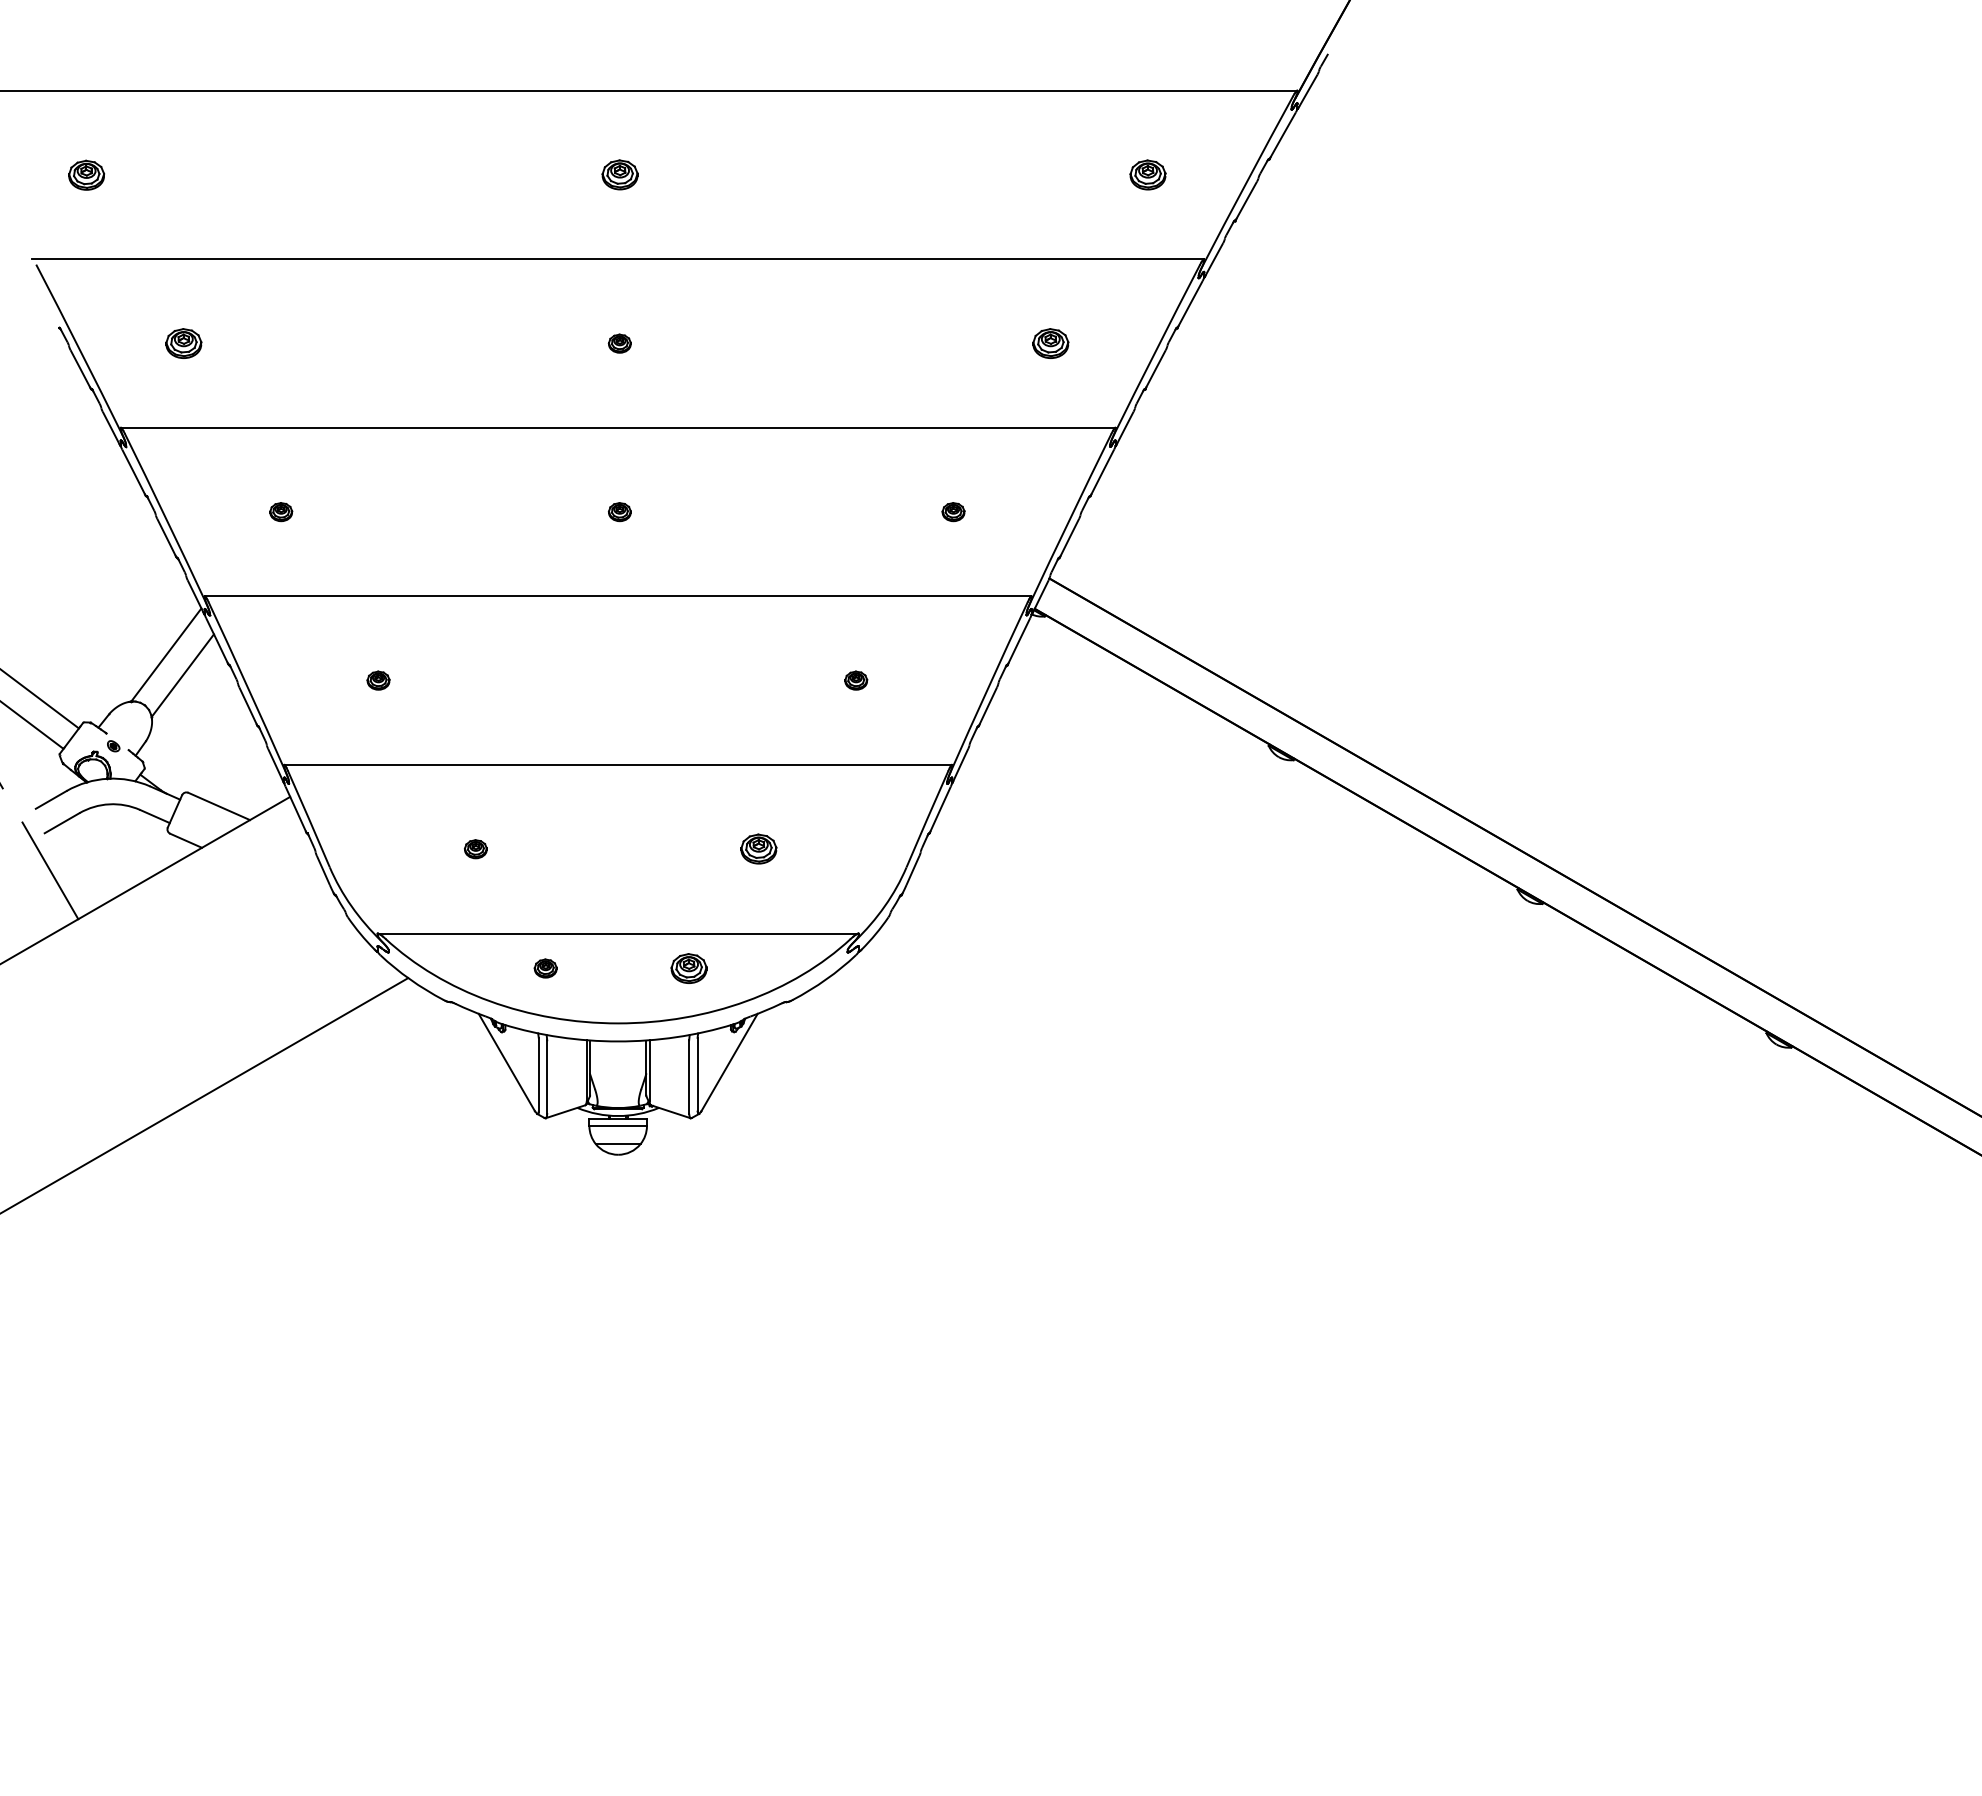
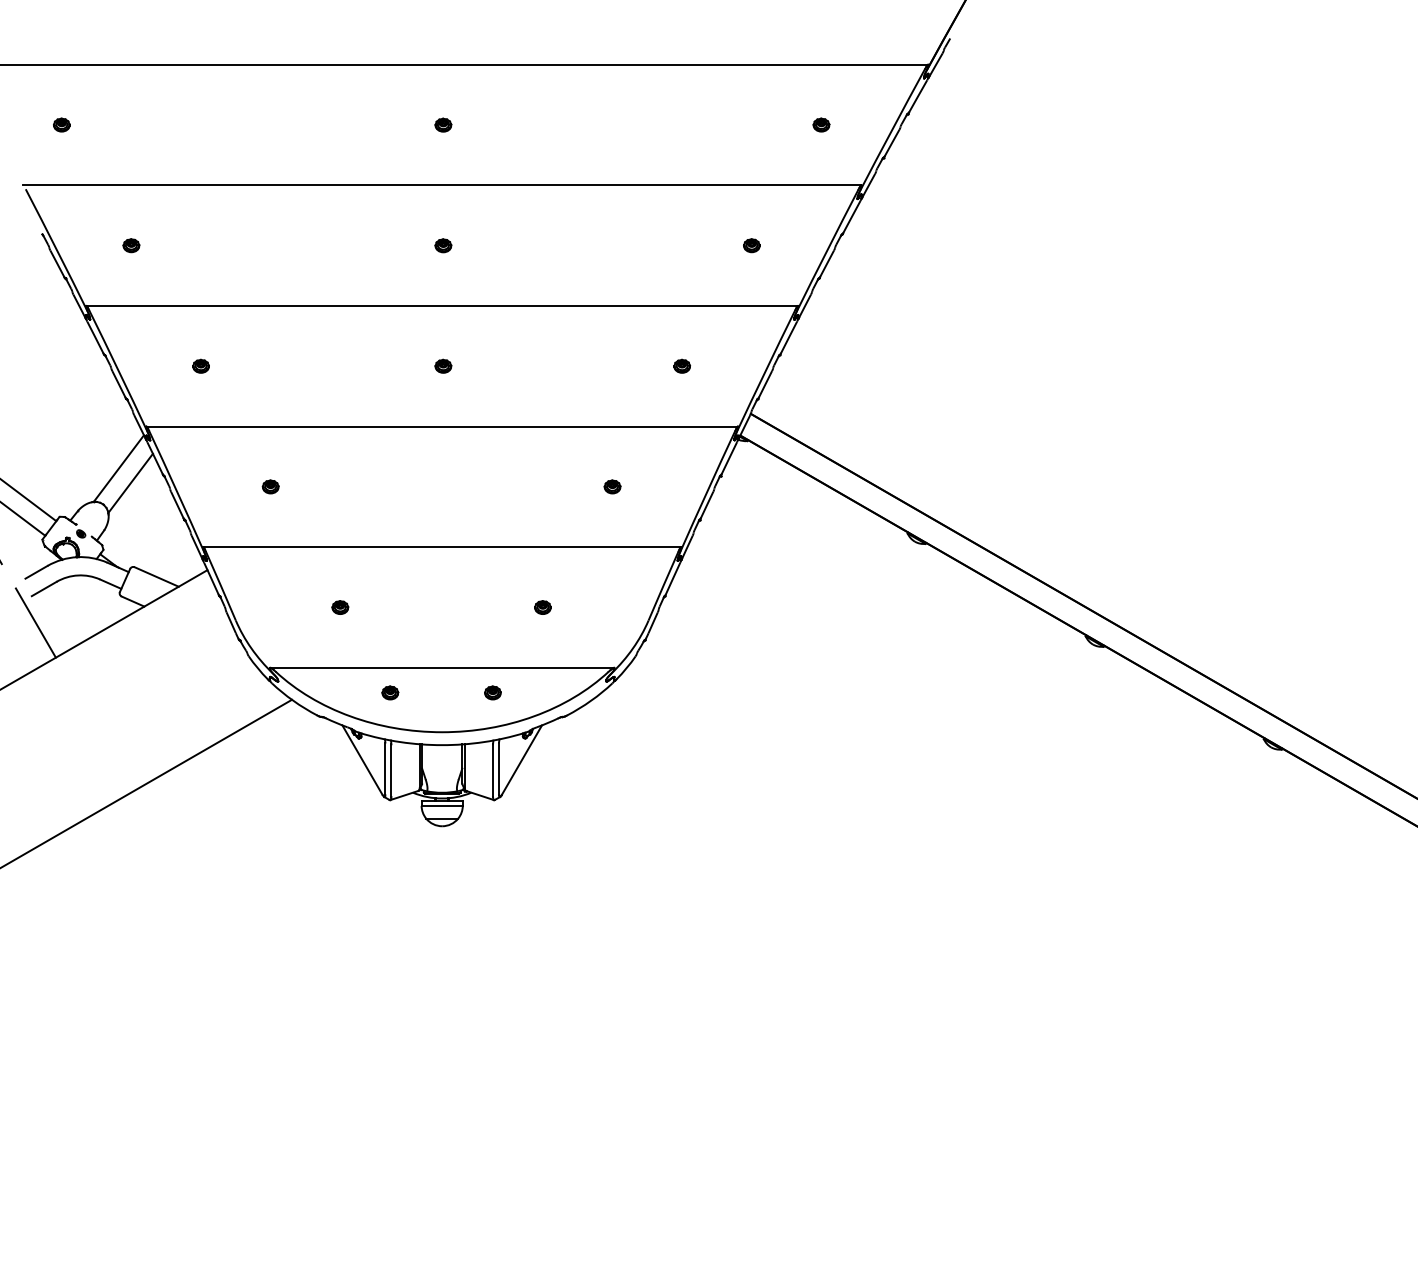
part: (86, 174) -> (61, 124), size x0.62
part: (1148, 174) -> (821, 124), size x0.62
part: (619, 175) -> (443, 125), size x0.62
part: (183, 343) -> (131, 245), size x0.62
part: (1050, 343) -> (751, 245), size x0.62
part: (758, 849) -> (542, 607), size x0.62
part: (688, 968) -> (492, 692), size x0.62

